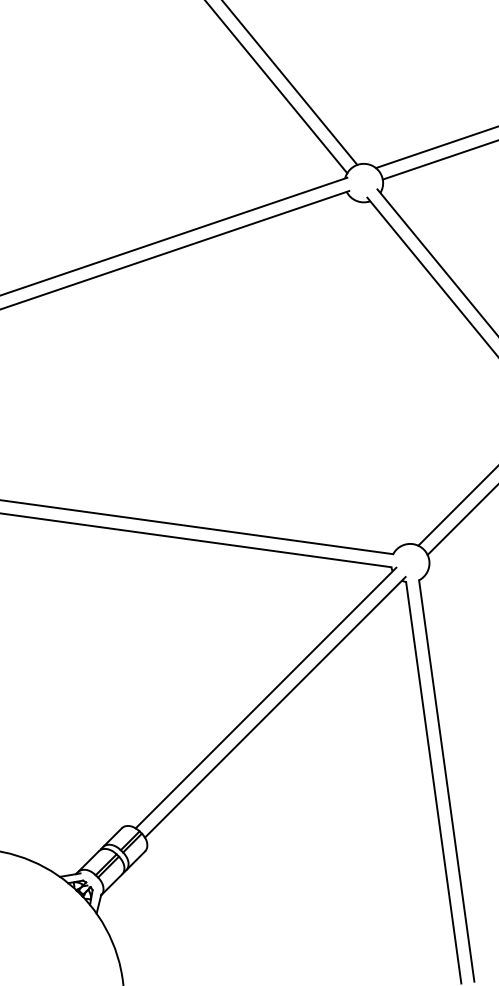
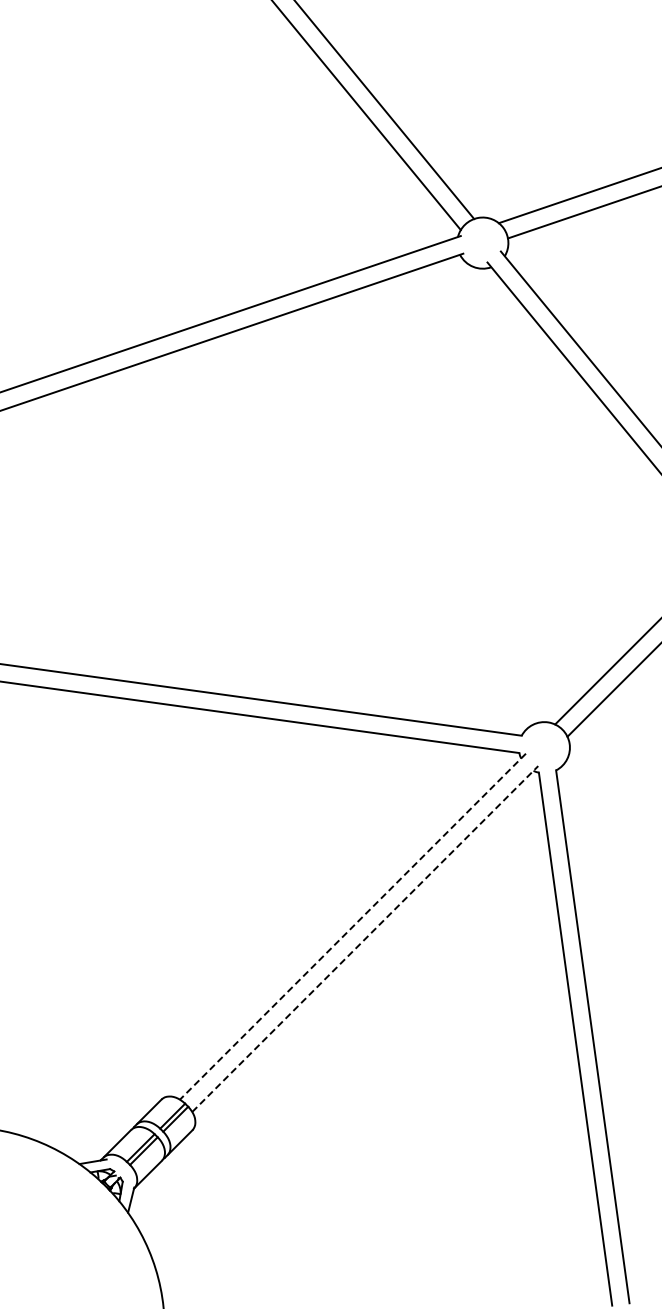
line: (265, 697) -> (352, 926), solid -> dashed
line: (275, 707) -> (365, 939), solid -> dashed

